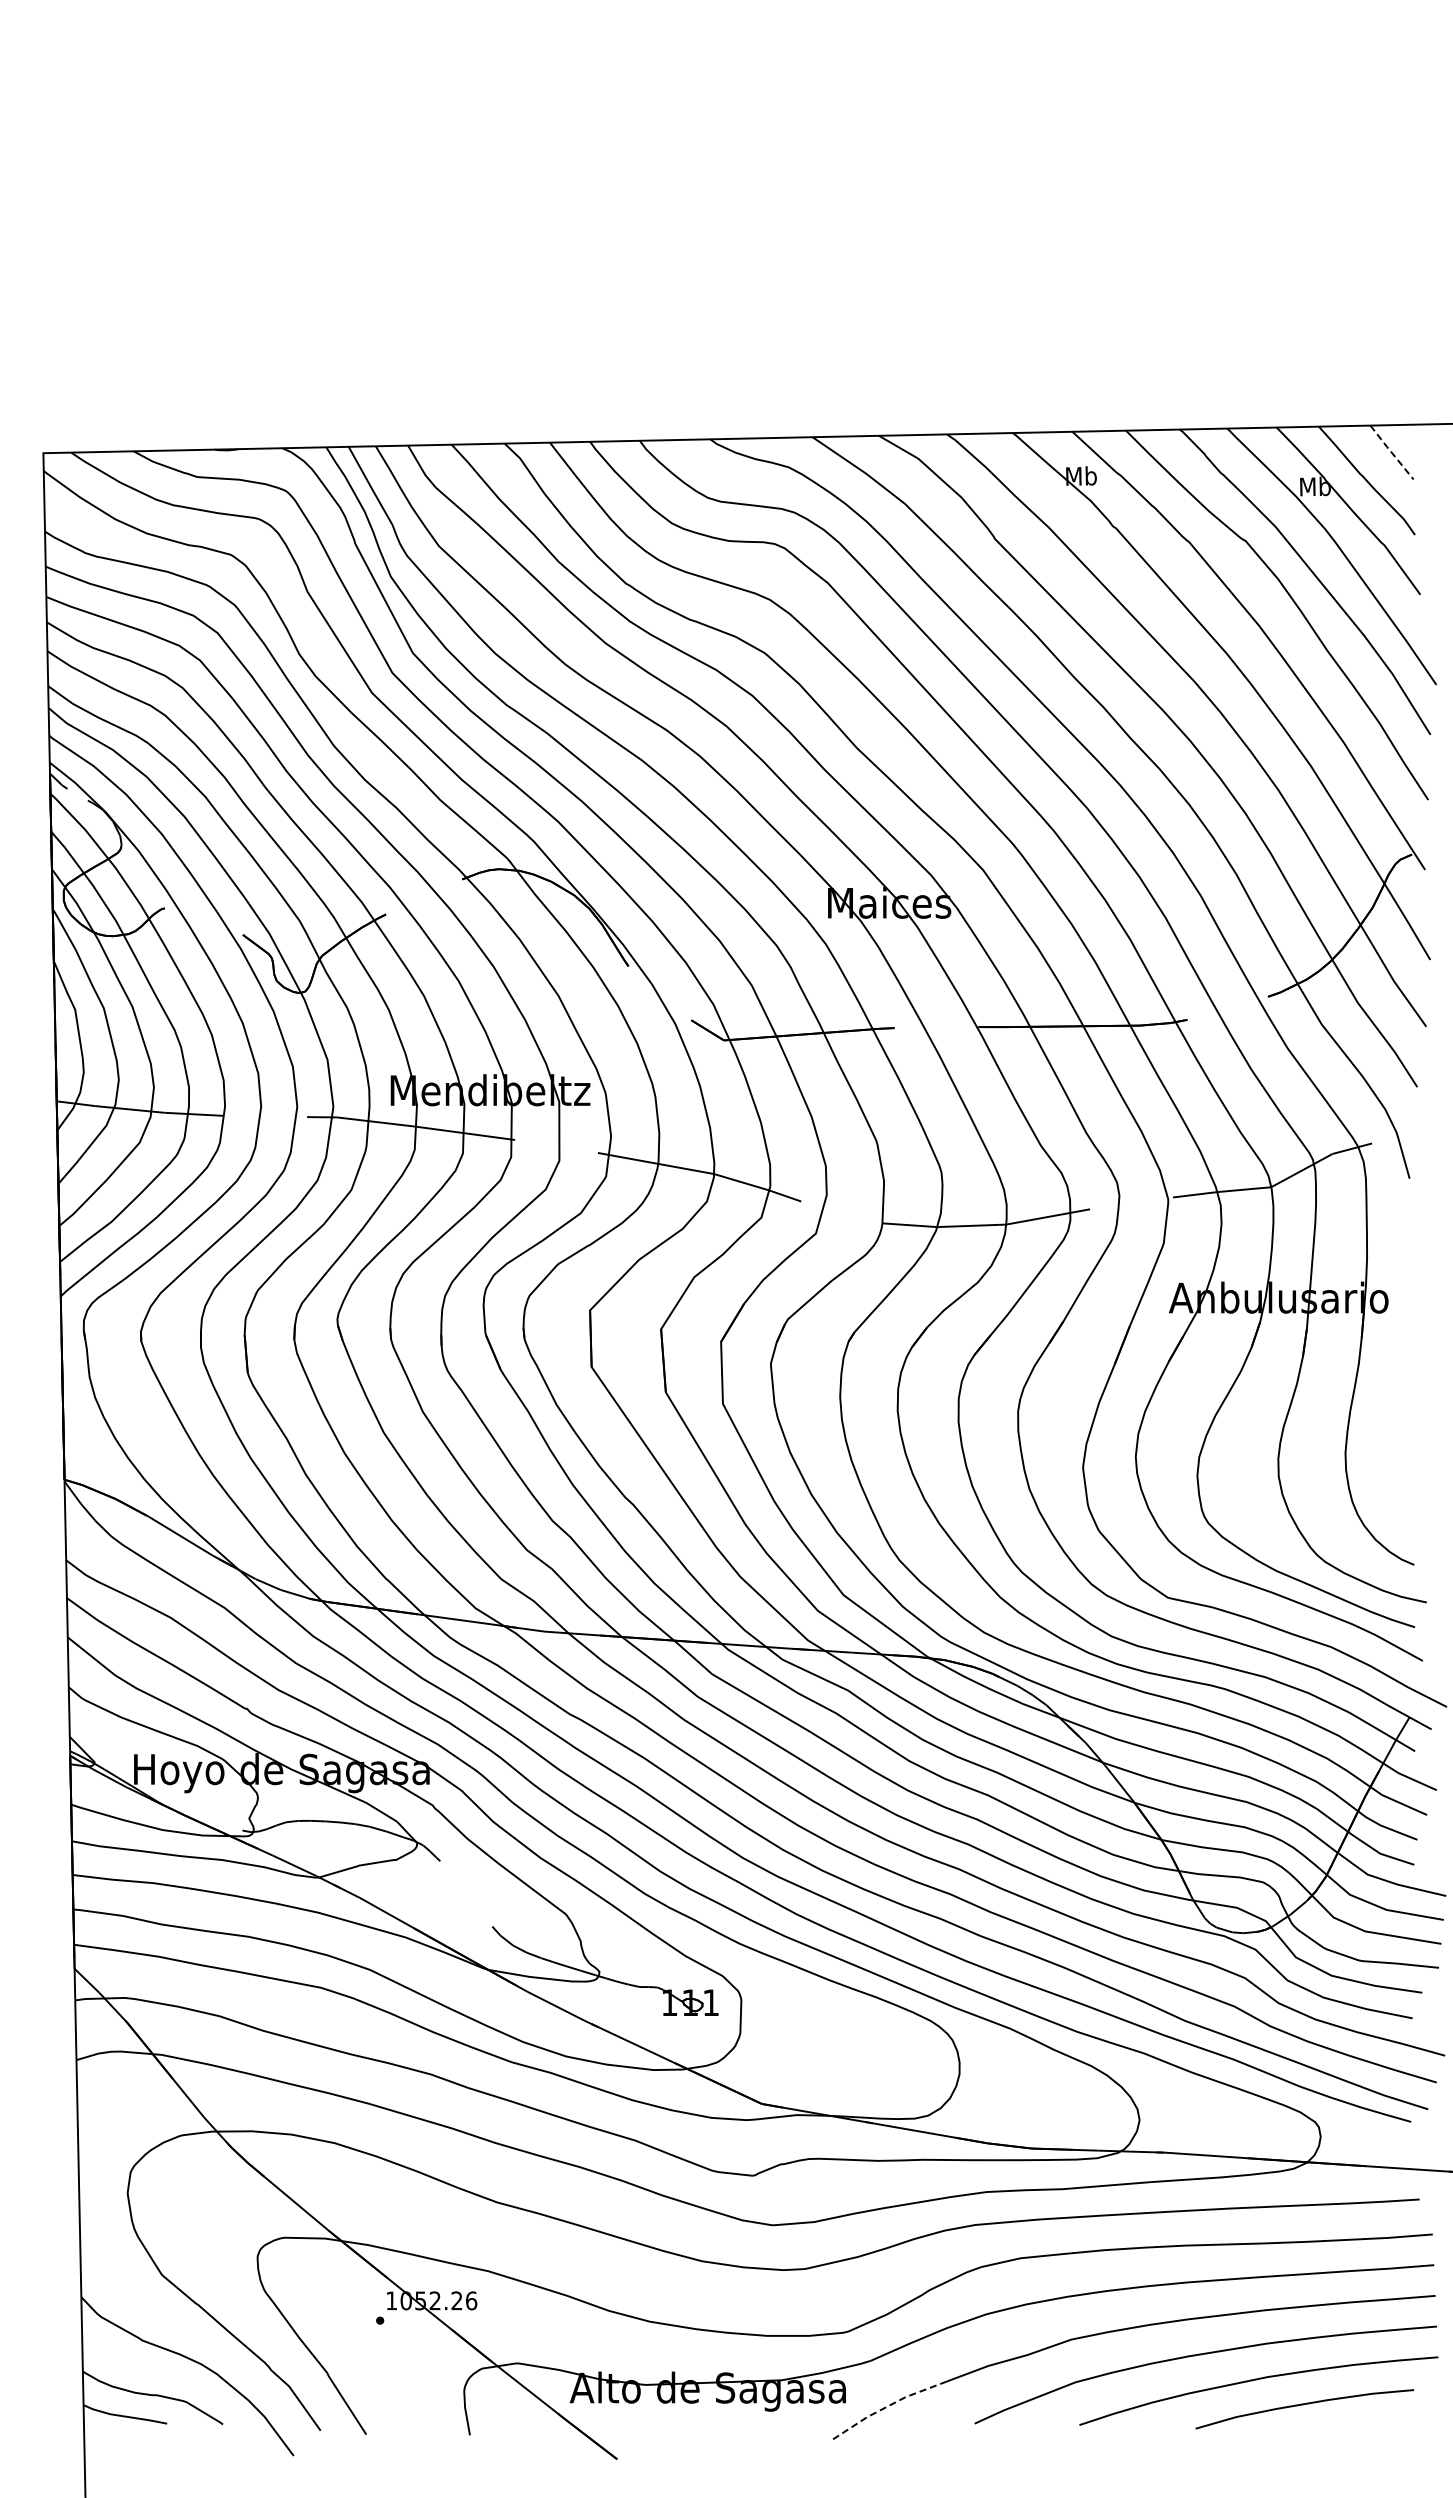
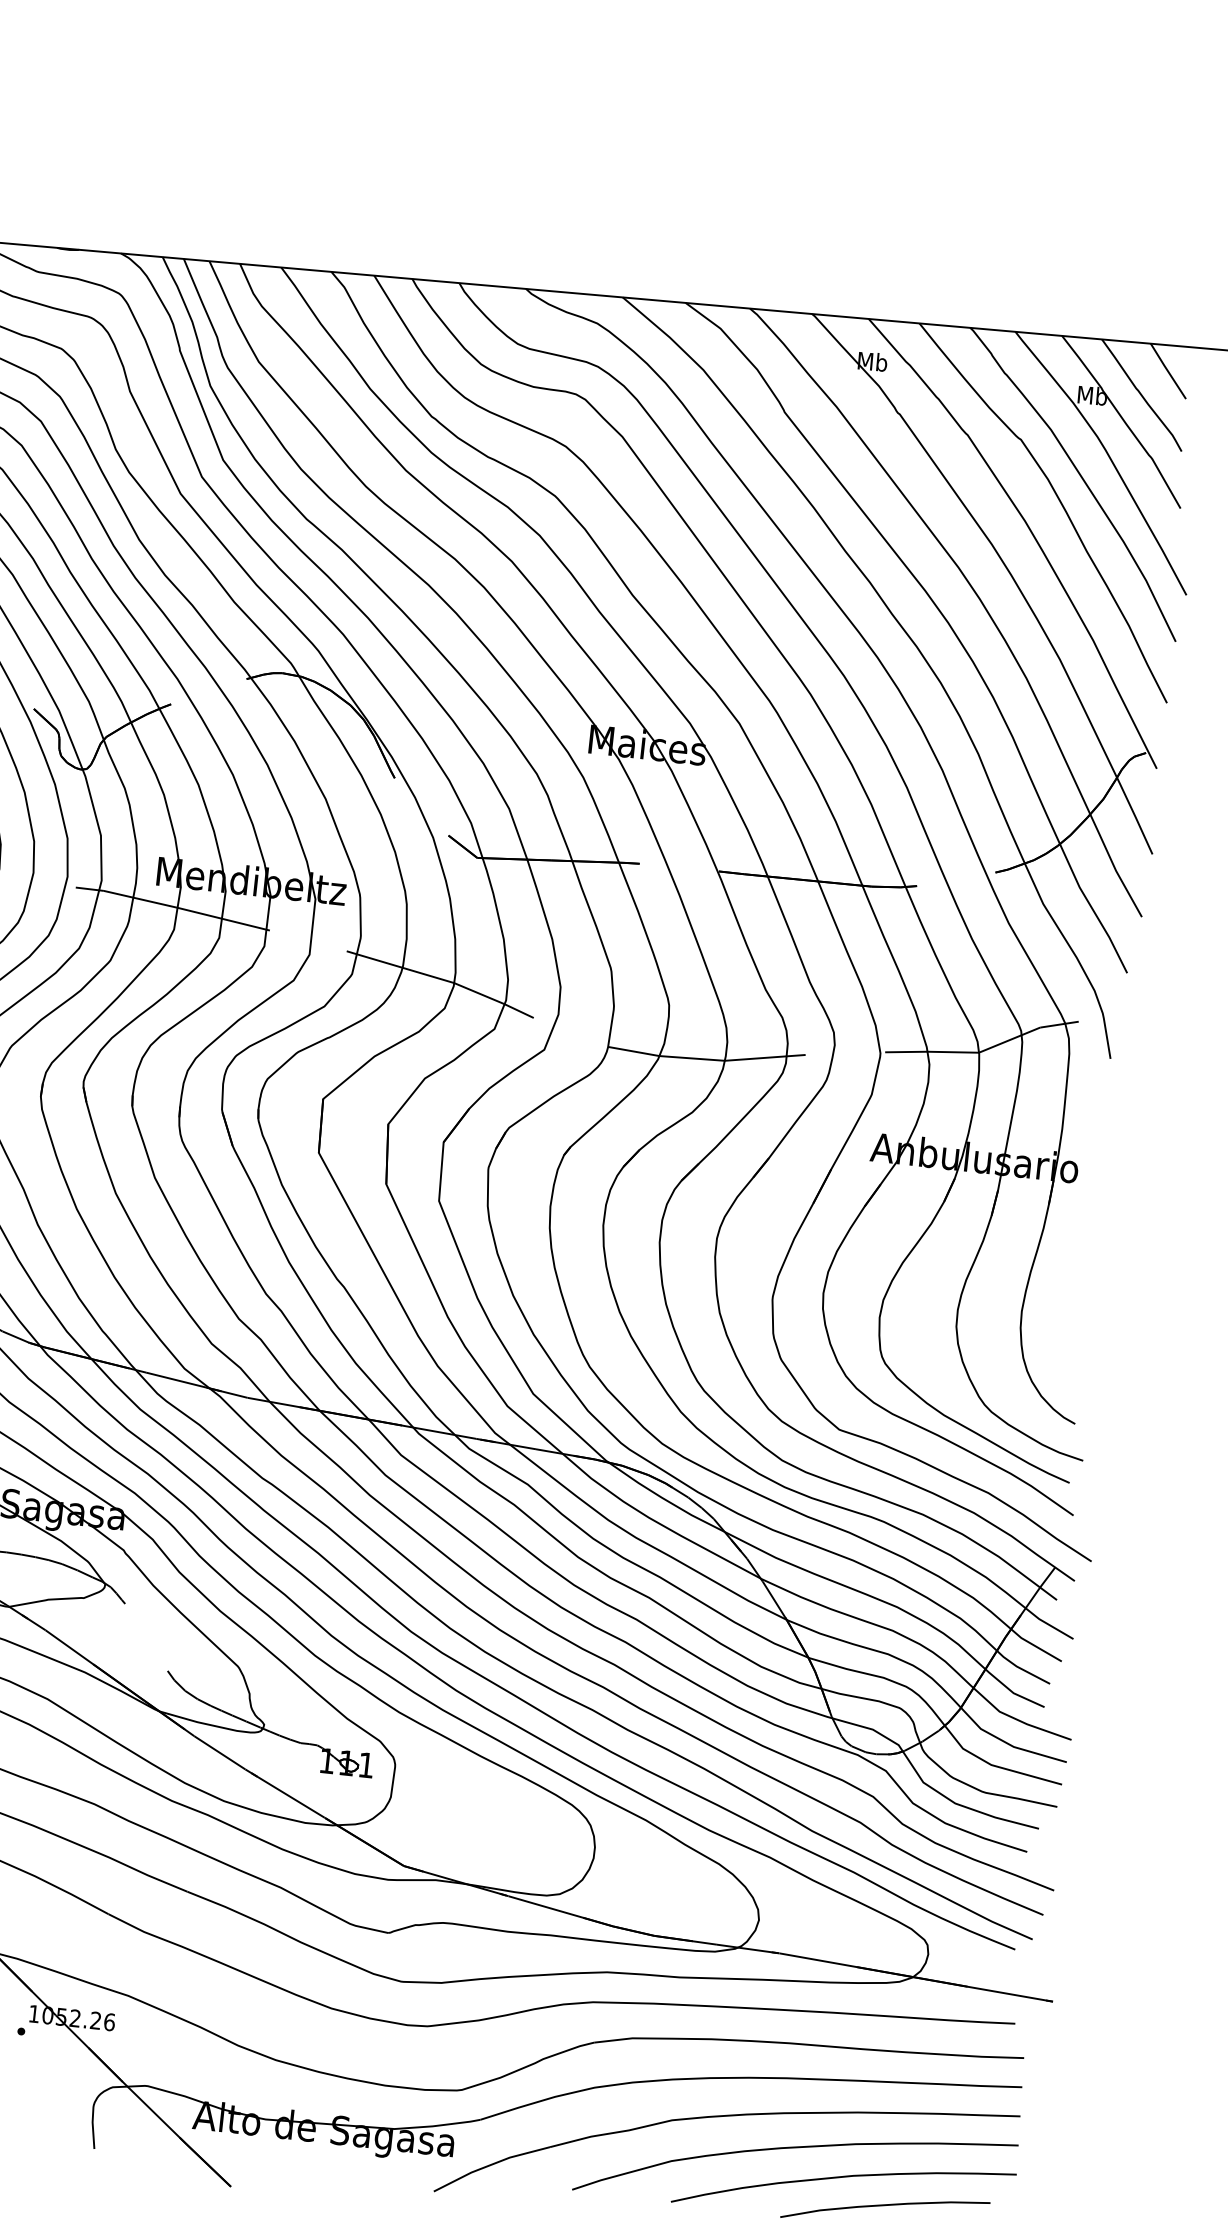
line: (1391, 452) -> (1167, 371), dashed -> solid
line: (885, 2407) -> (489, 2165), dashed -> solid

